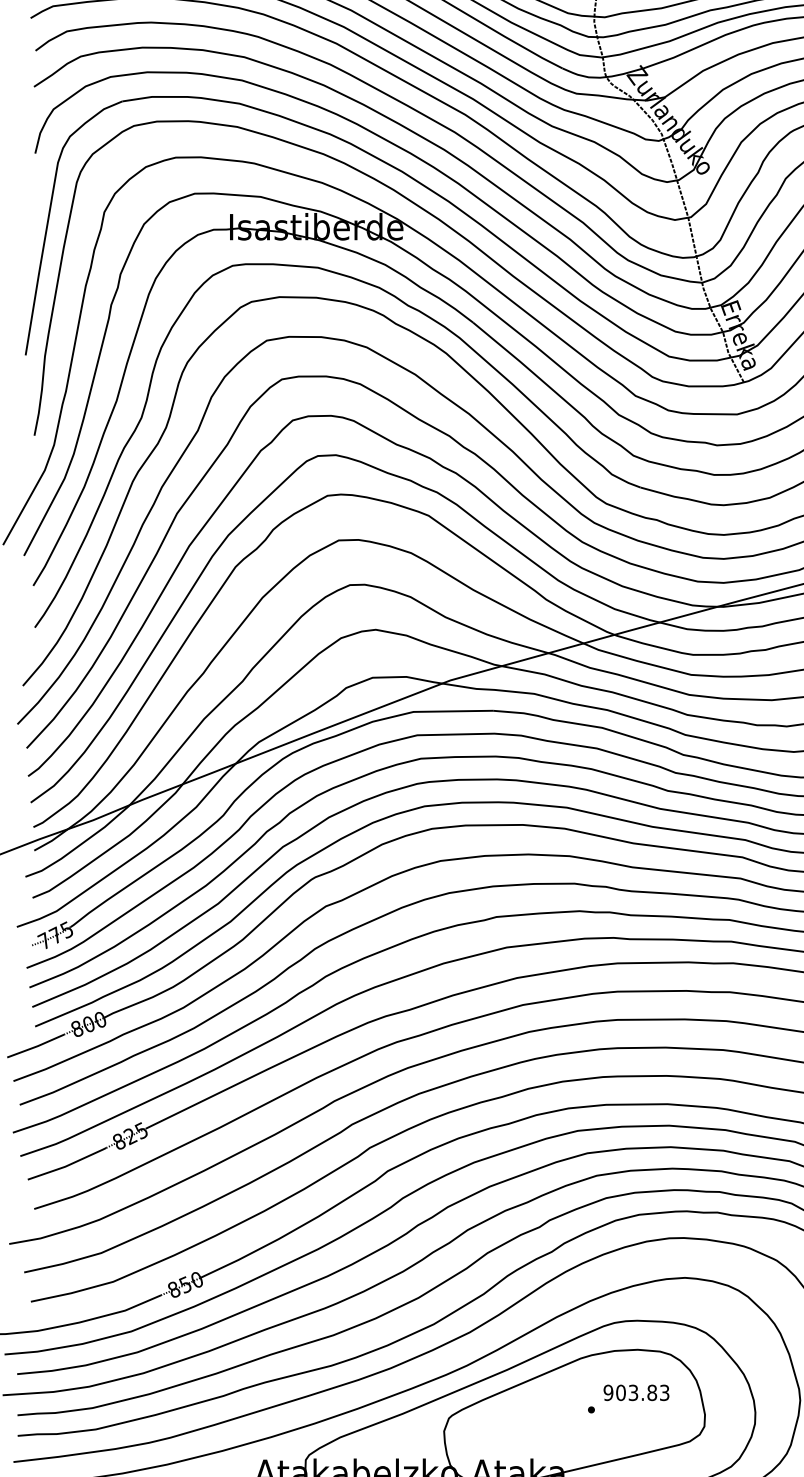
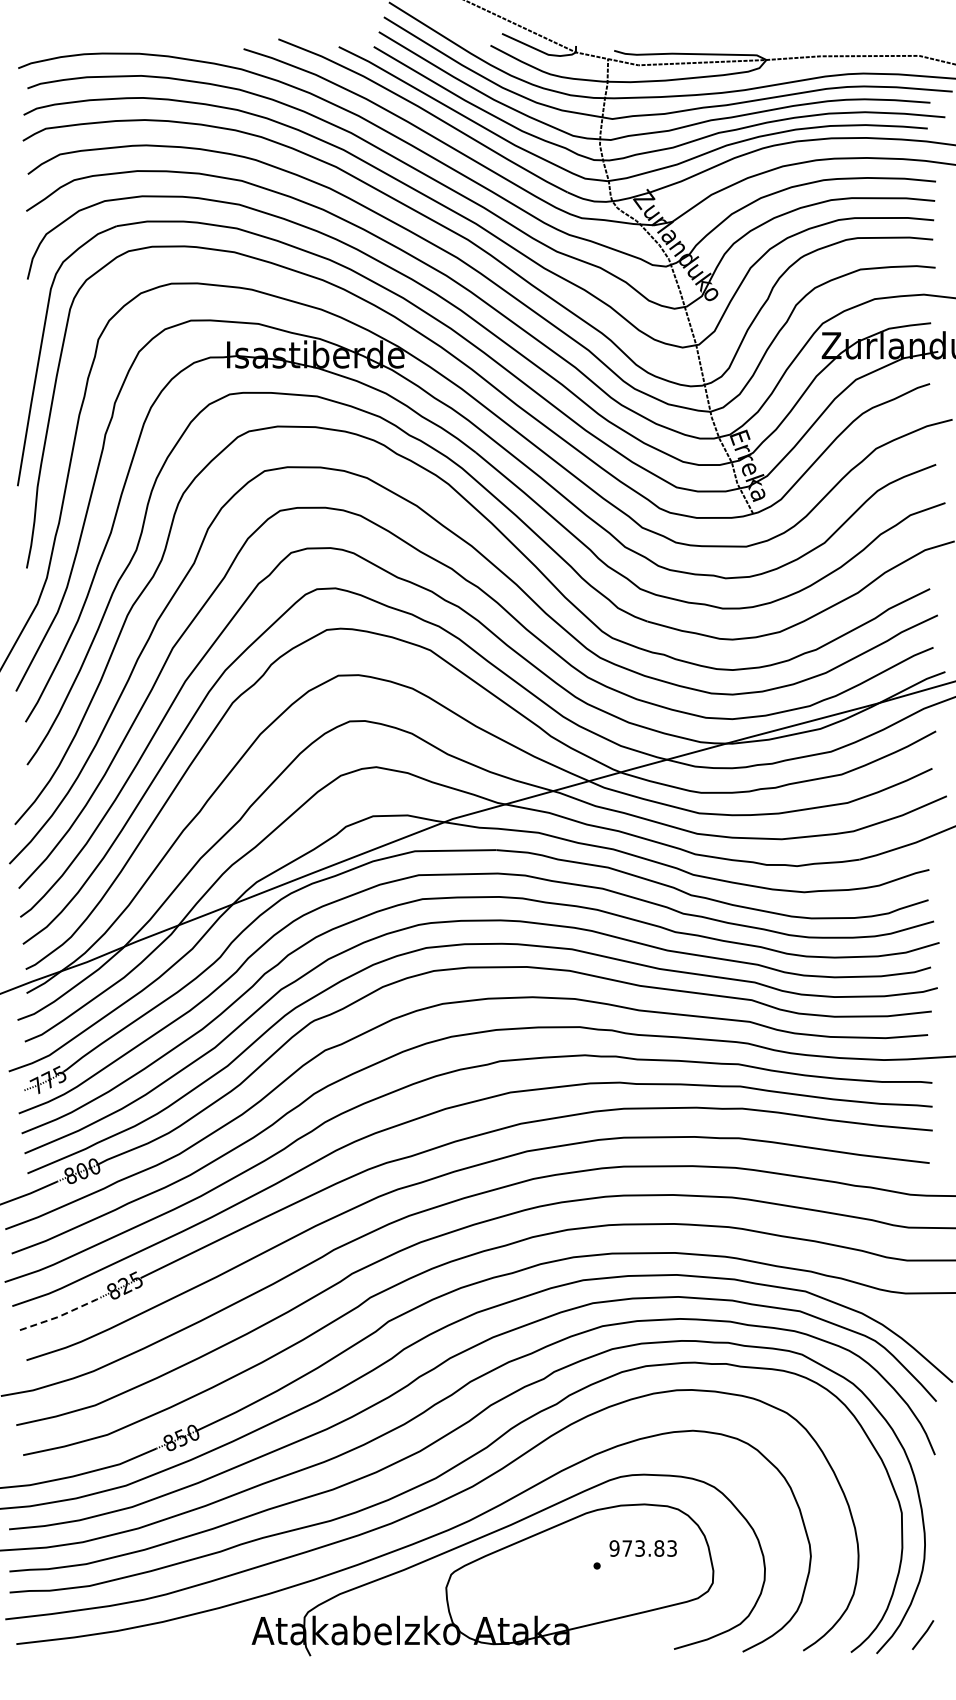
line: (68, 1165) -> (61, 1315), solid -> dashed
text: (621, 1392) -> (627, 1548), 903.83 -> 973.83

